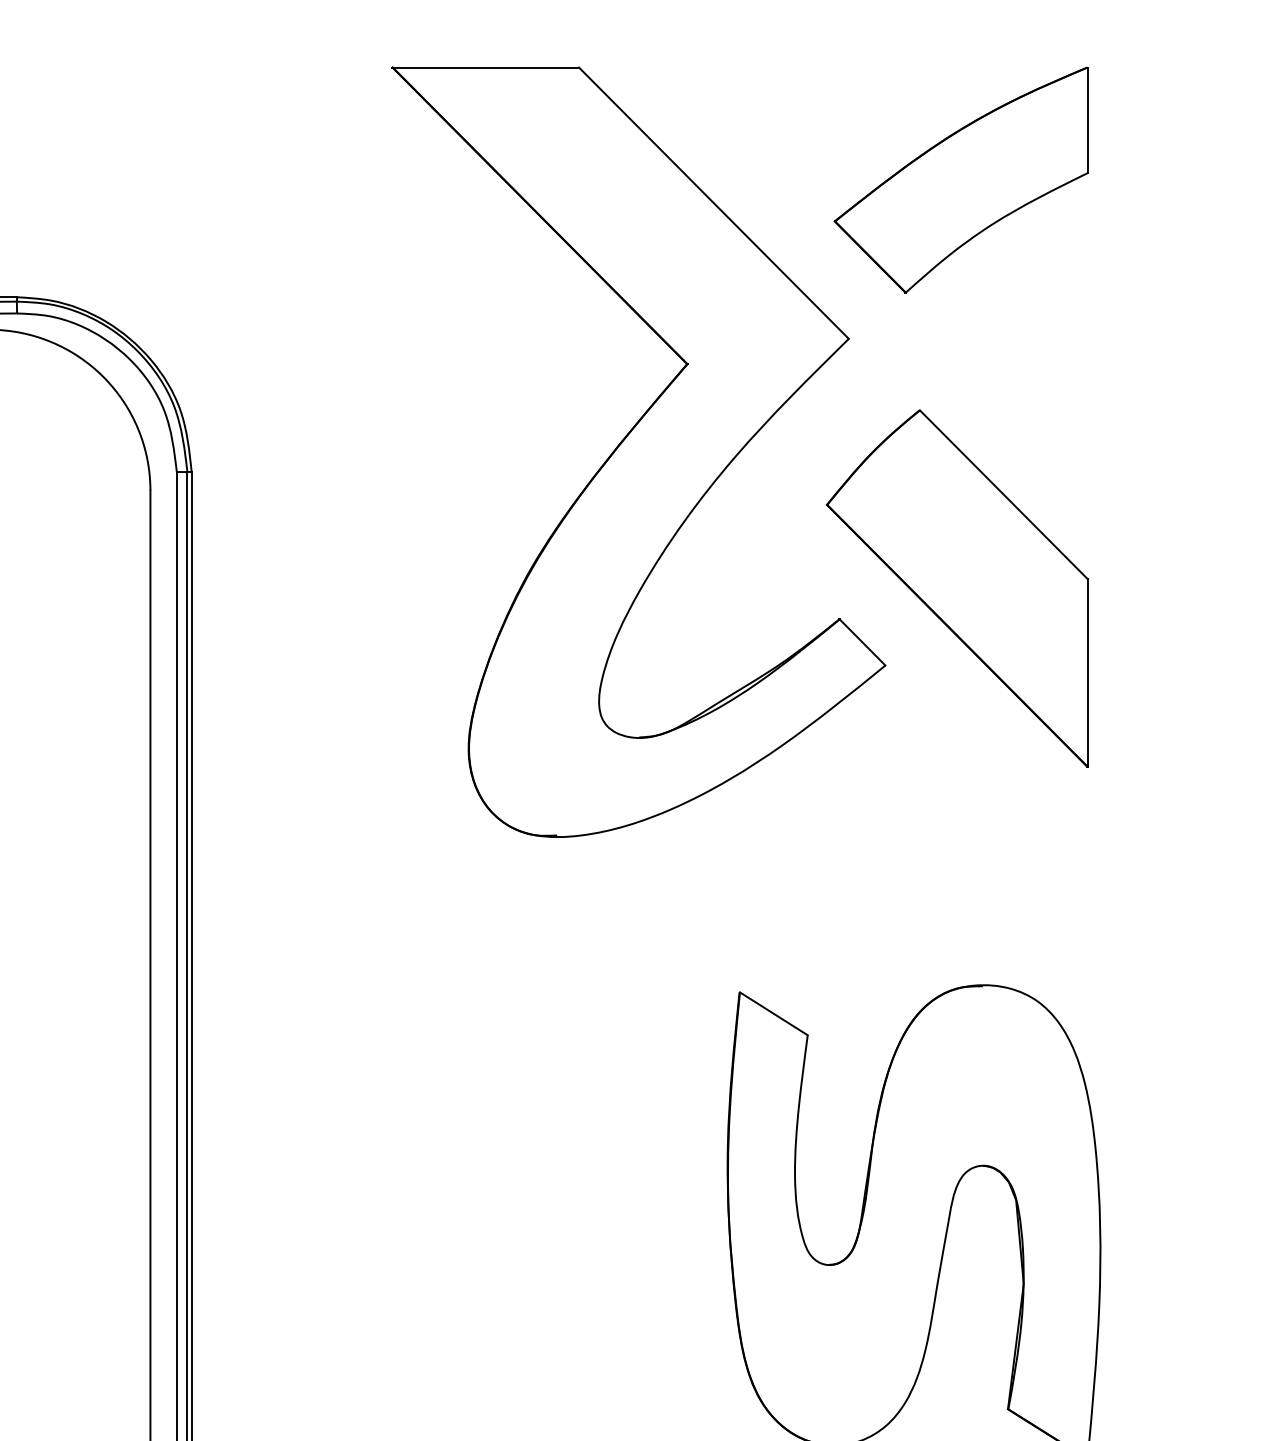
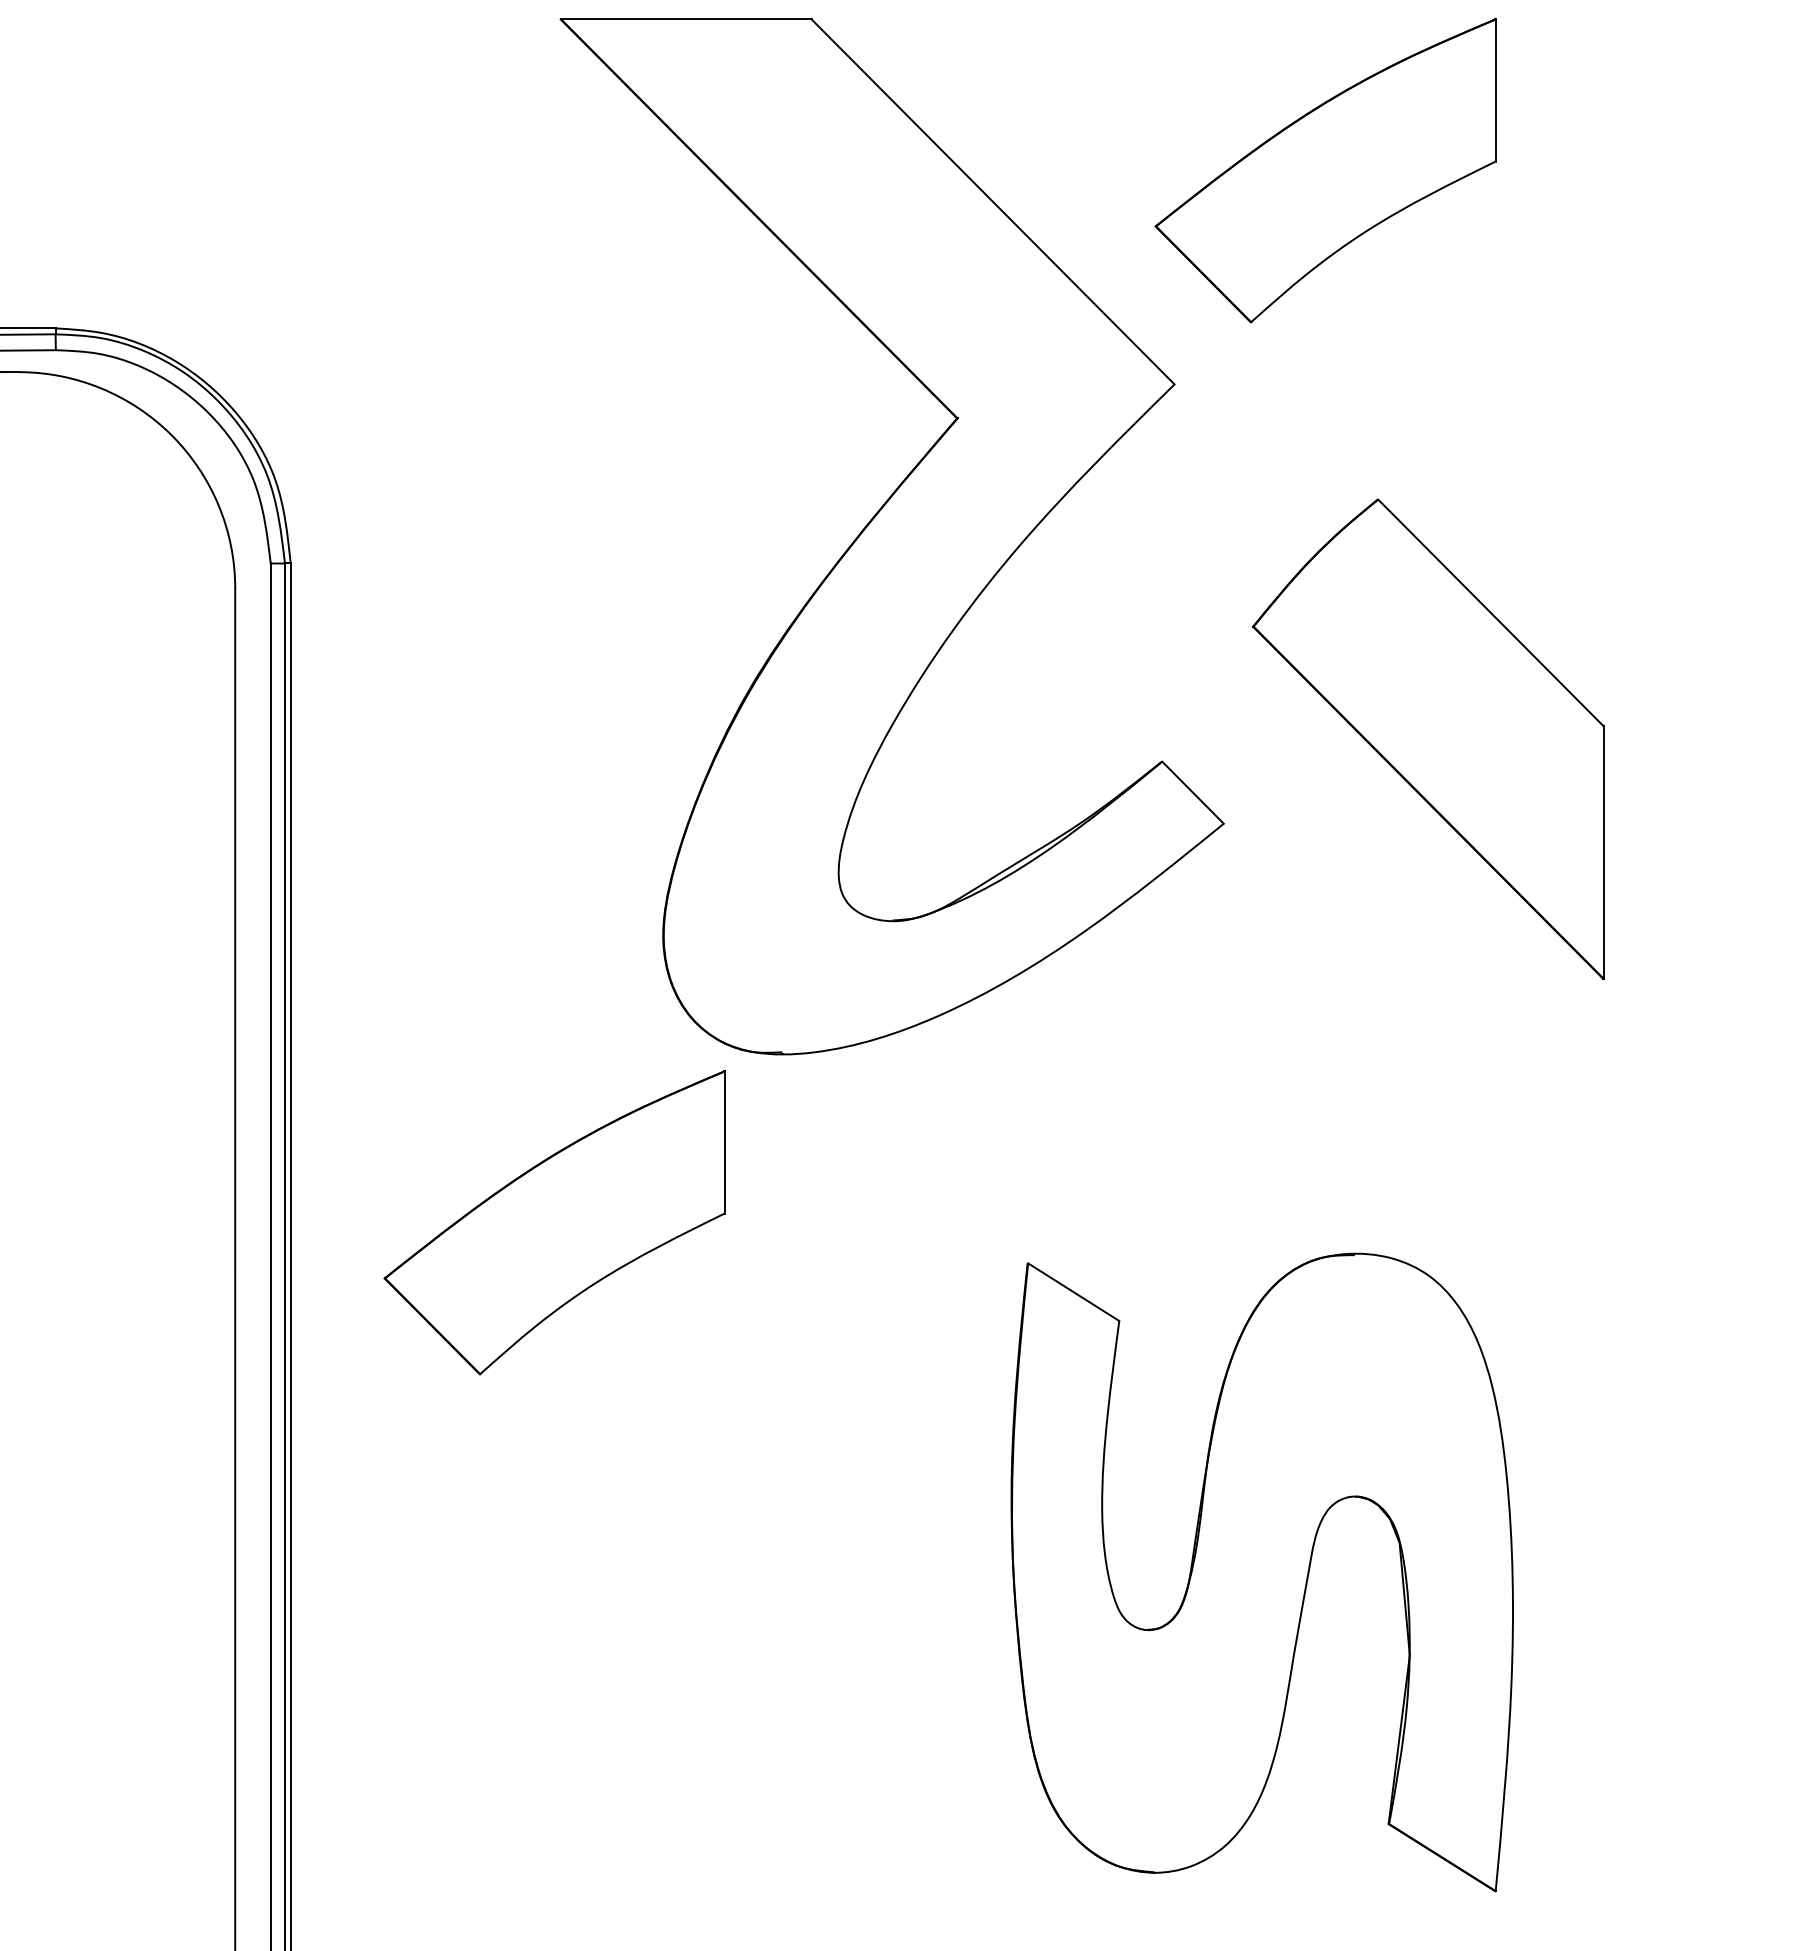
part: (957, 588) -> (1428, 738), moved
part: (387, 962) -> (554, 1222), added

